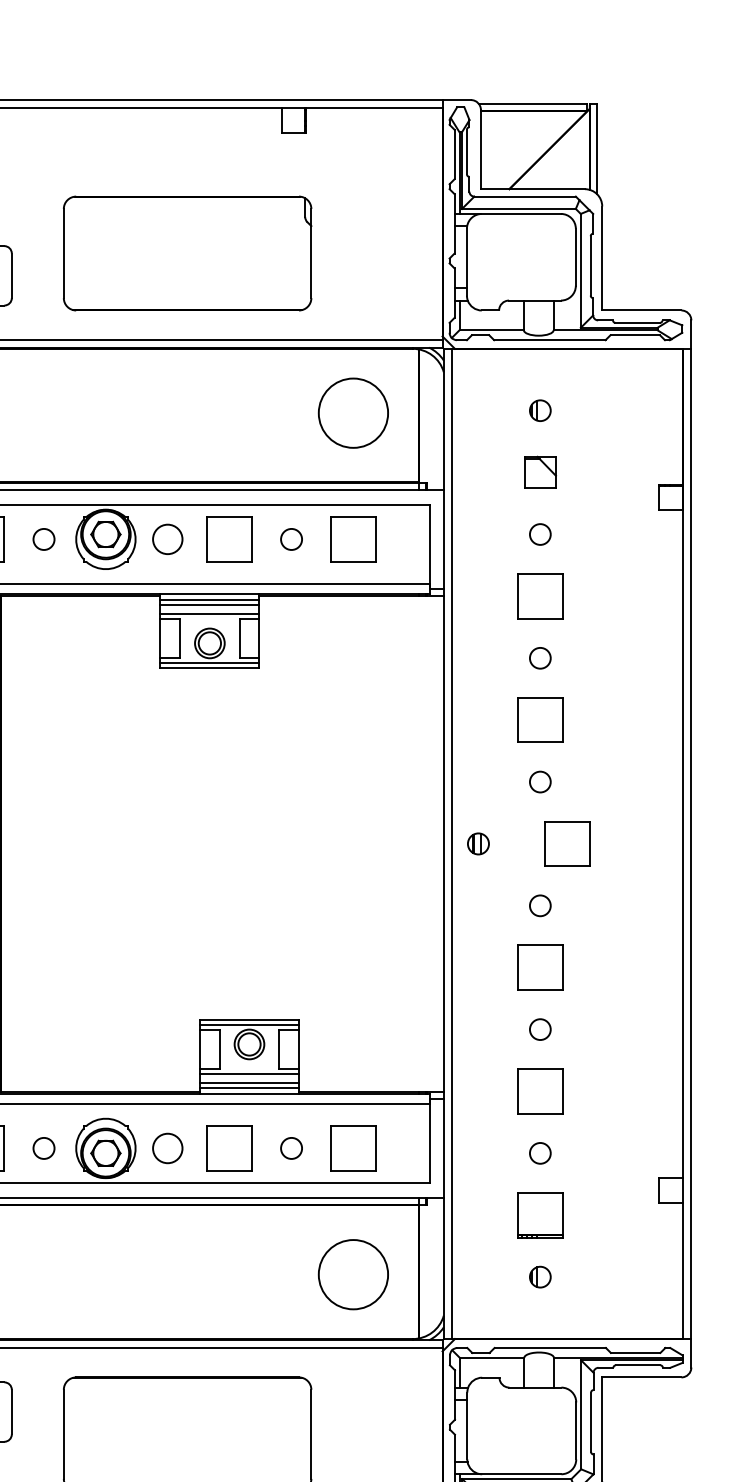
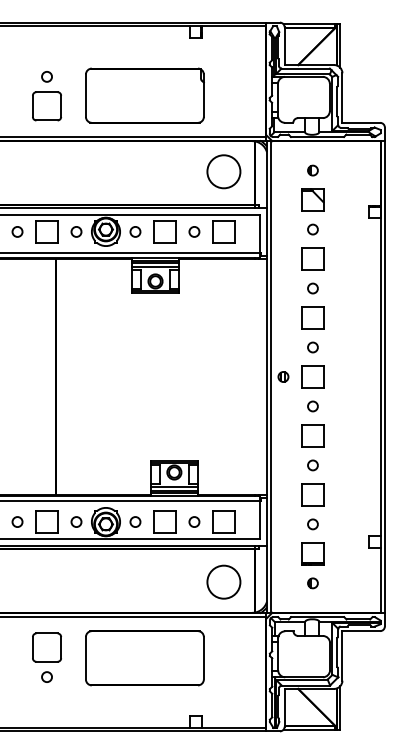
part: (539, 471) -> (312, 199), size x1.43
circle: (167, 538) -> (135, 231), size x0.71
part: (566, 842) -> (312, 376), moved
circle: (167, 1147) -> (135, 521), size x0.71

